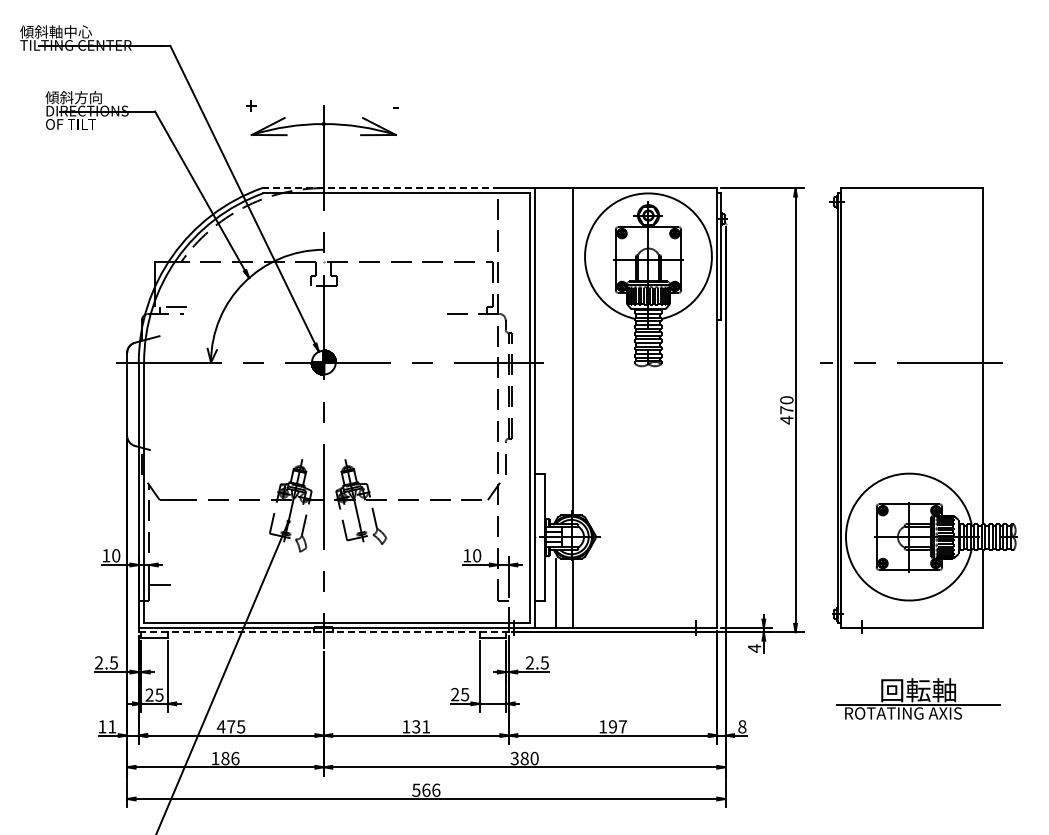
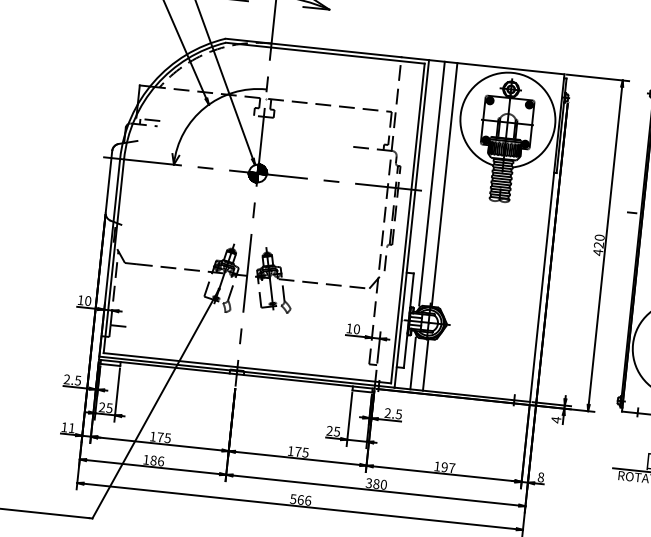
line: (380, 188) -> (313, 48), dashed -> solid
line: (556, 351) -> (432, 183), added
text: (786, 410) -> (598, 245), 470 -> 420
line: (324, 632) -> (237, 374), dashed -> solid
text: (220, 726) -> (152, 436), 475 -> 175
text: (421, 726) -> (302, 452), 131 -> 175

